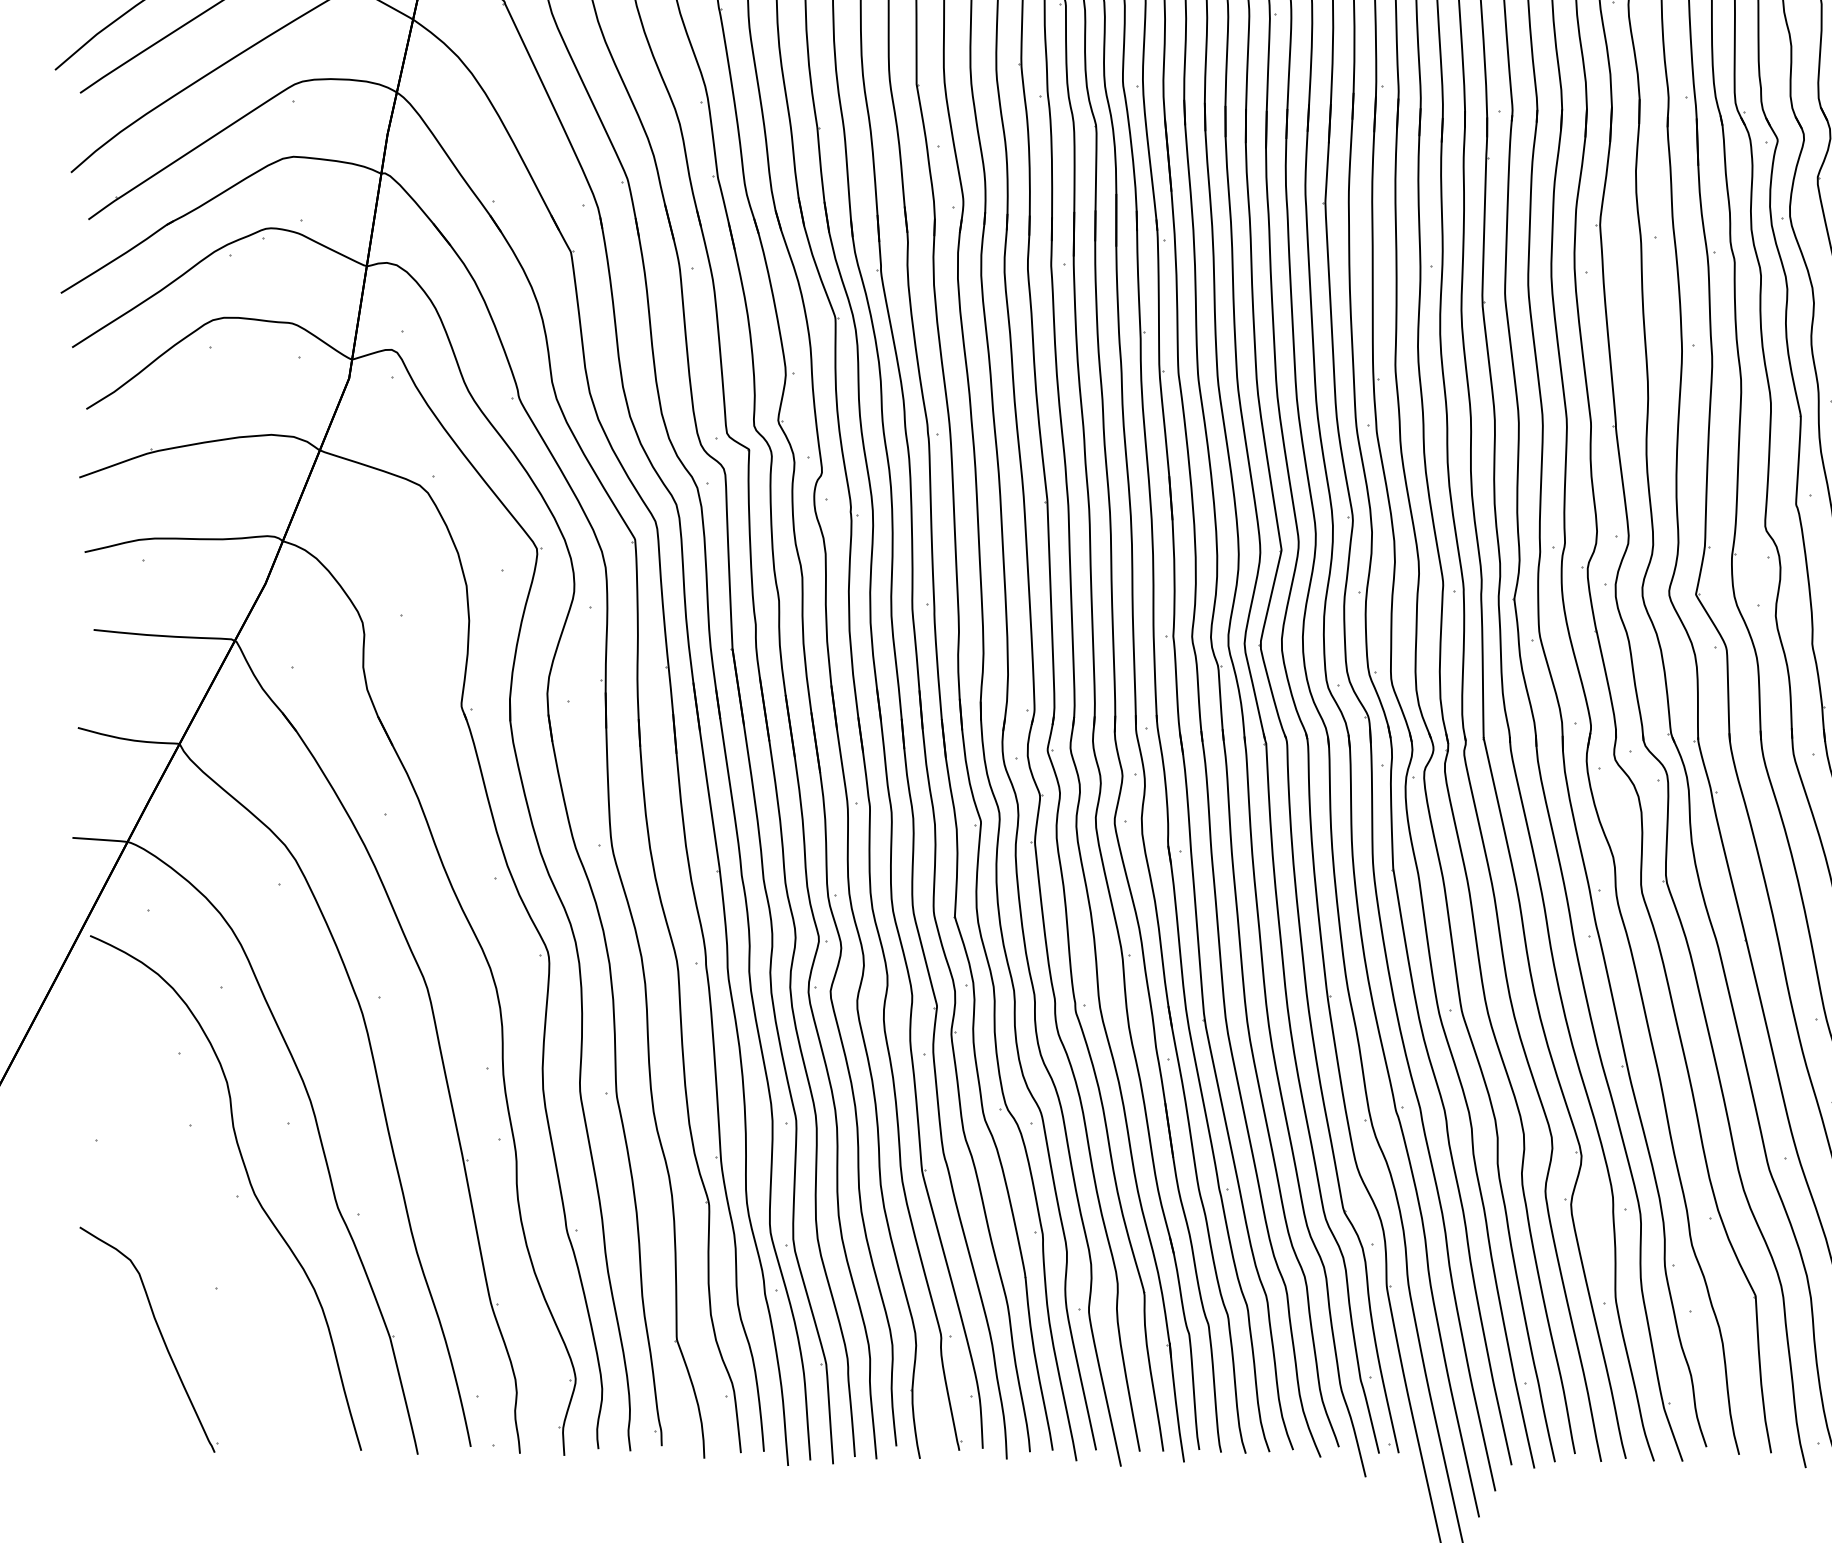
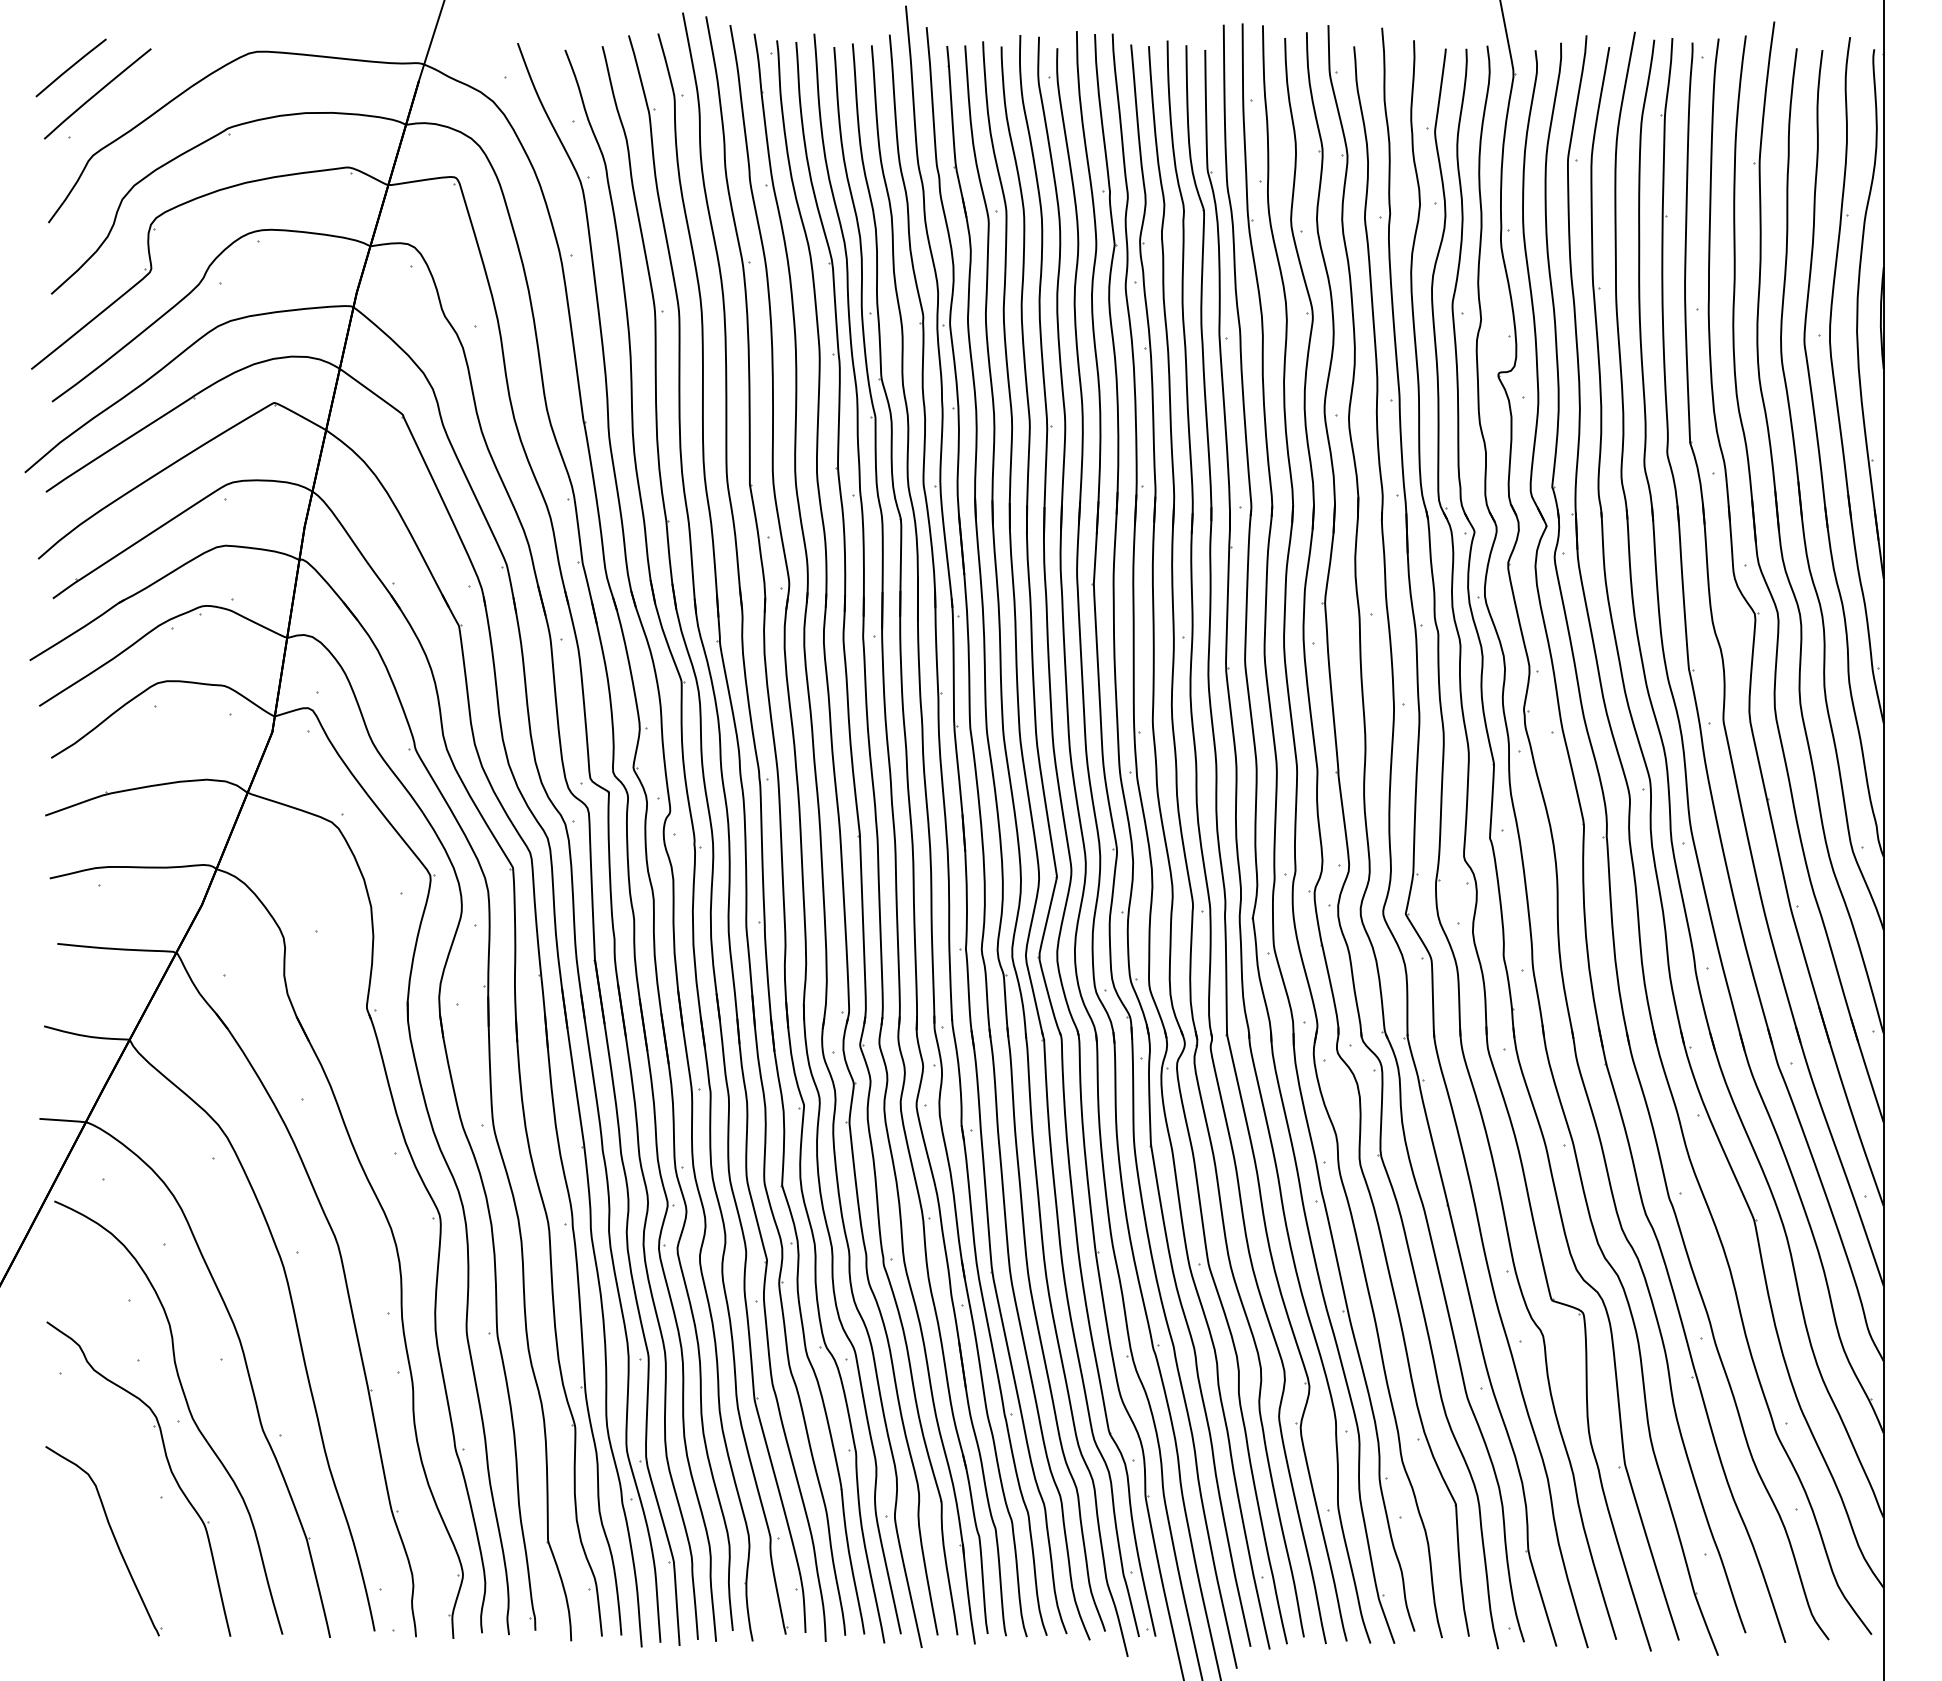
part: (226, 1254) -> (169, 1469), added

